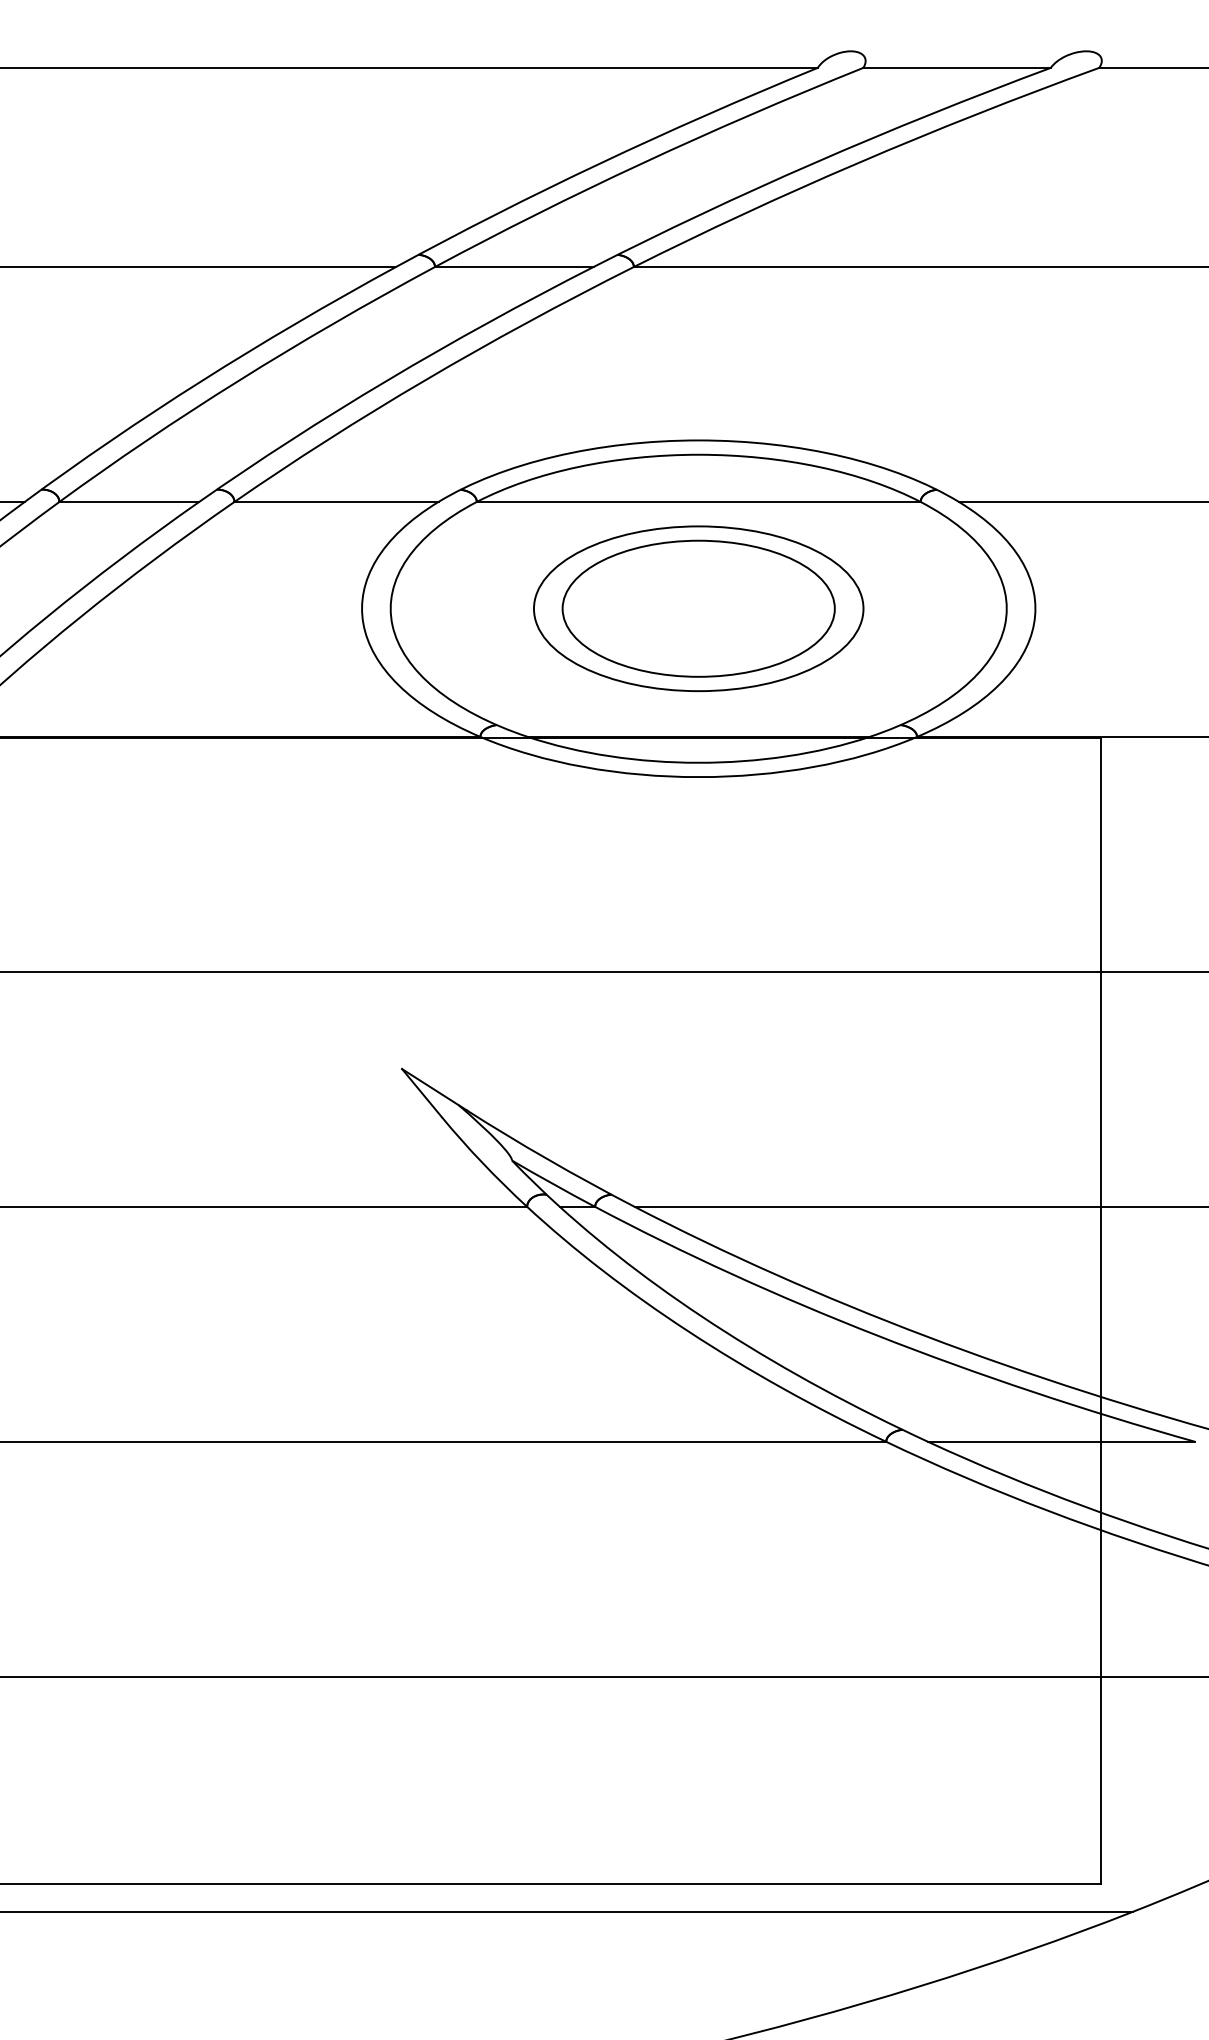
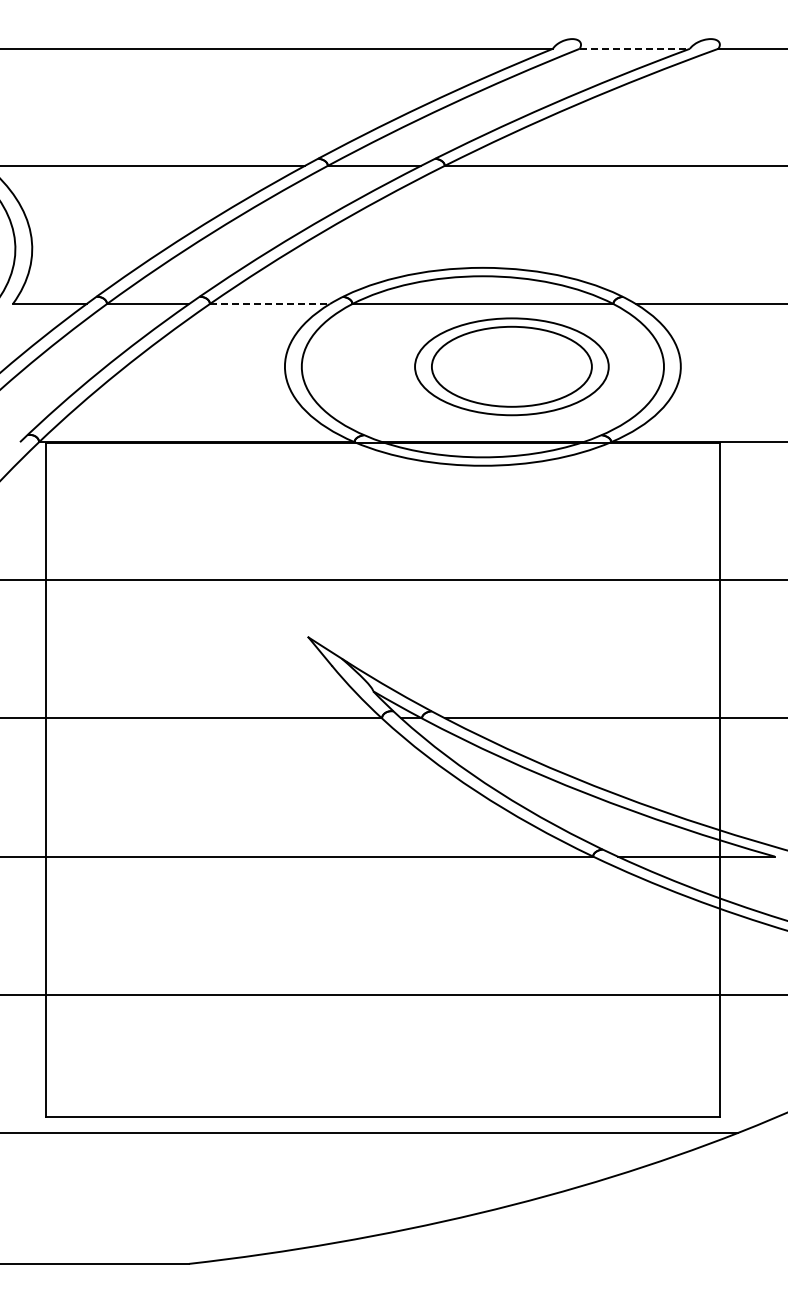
line: (958, 67) -> (635, 48), solid -> dashed
line: (335, 502) -> (269, 304), solid -> dashed
part: (698, 608) -> (511, 366), moved

